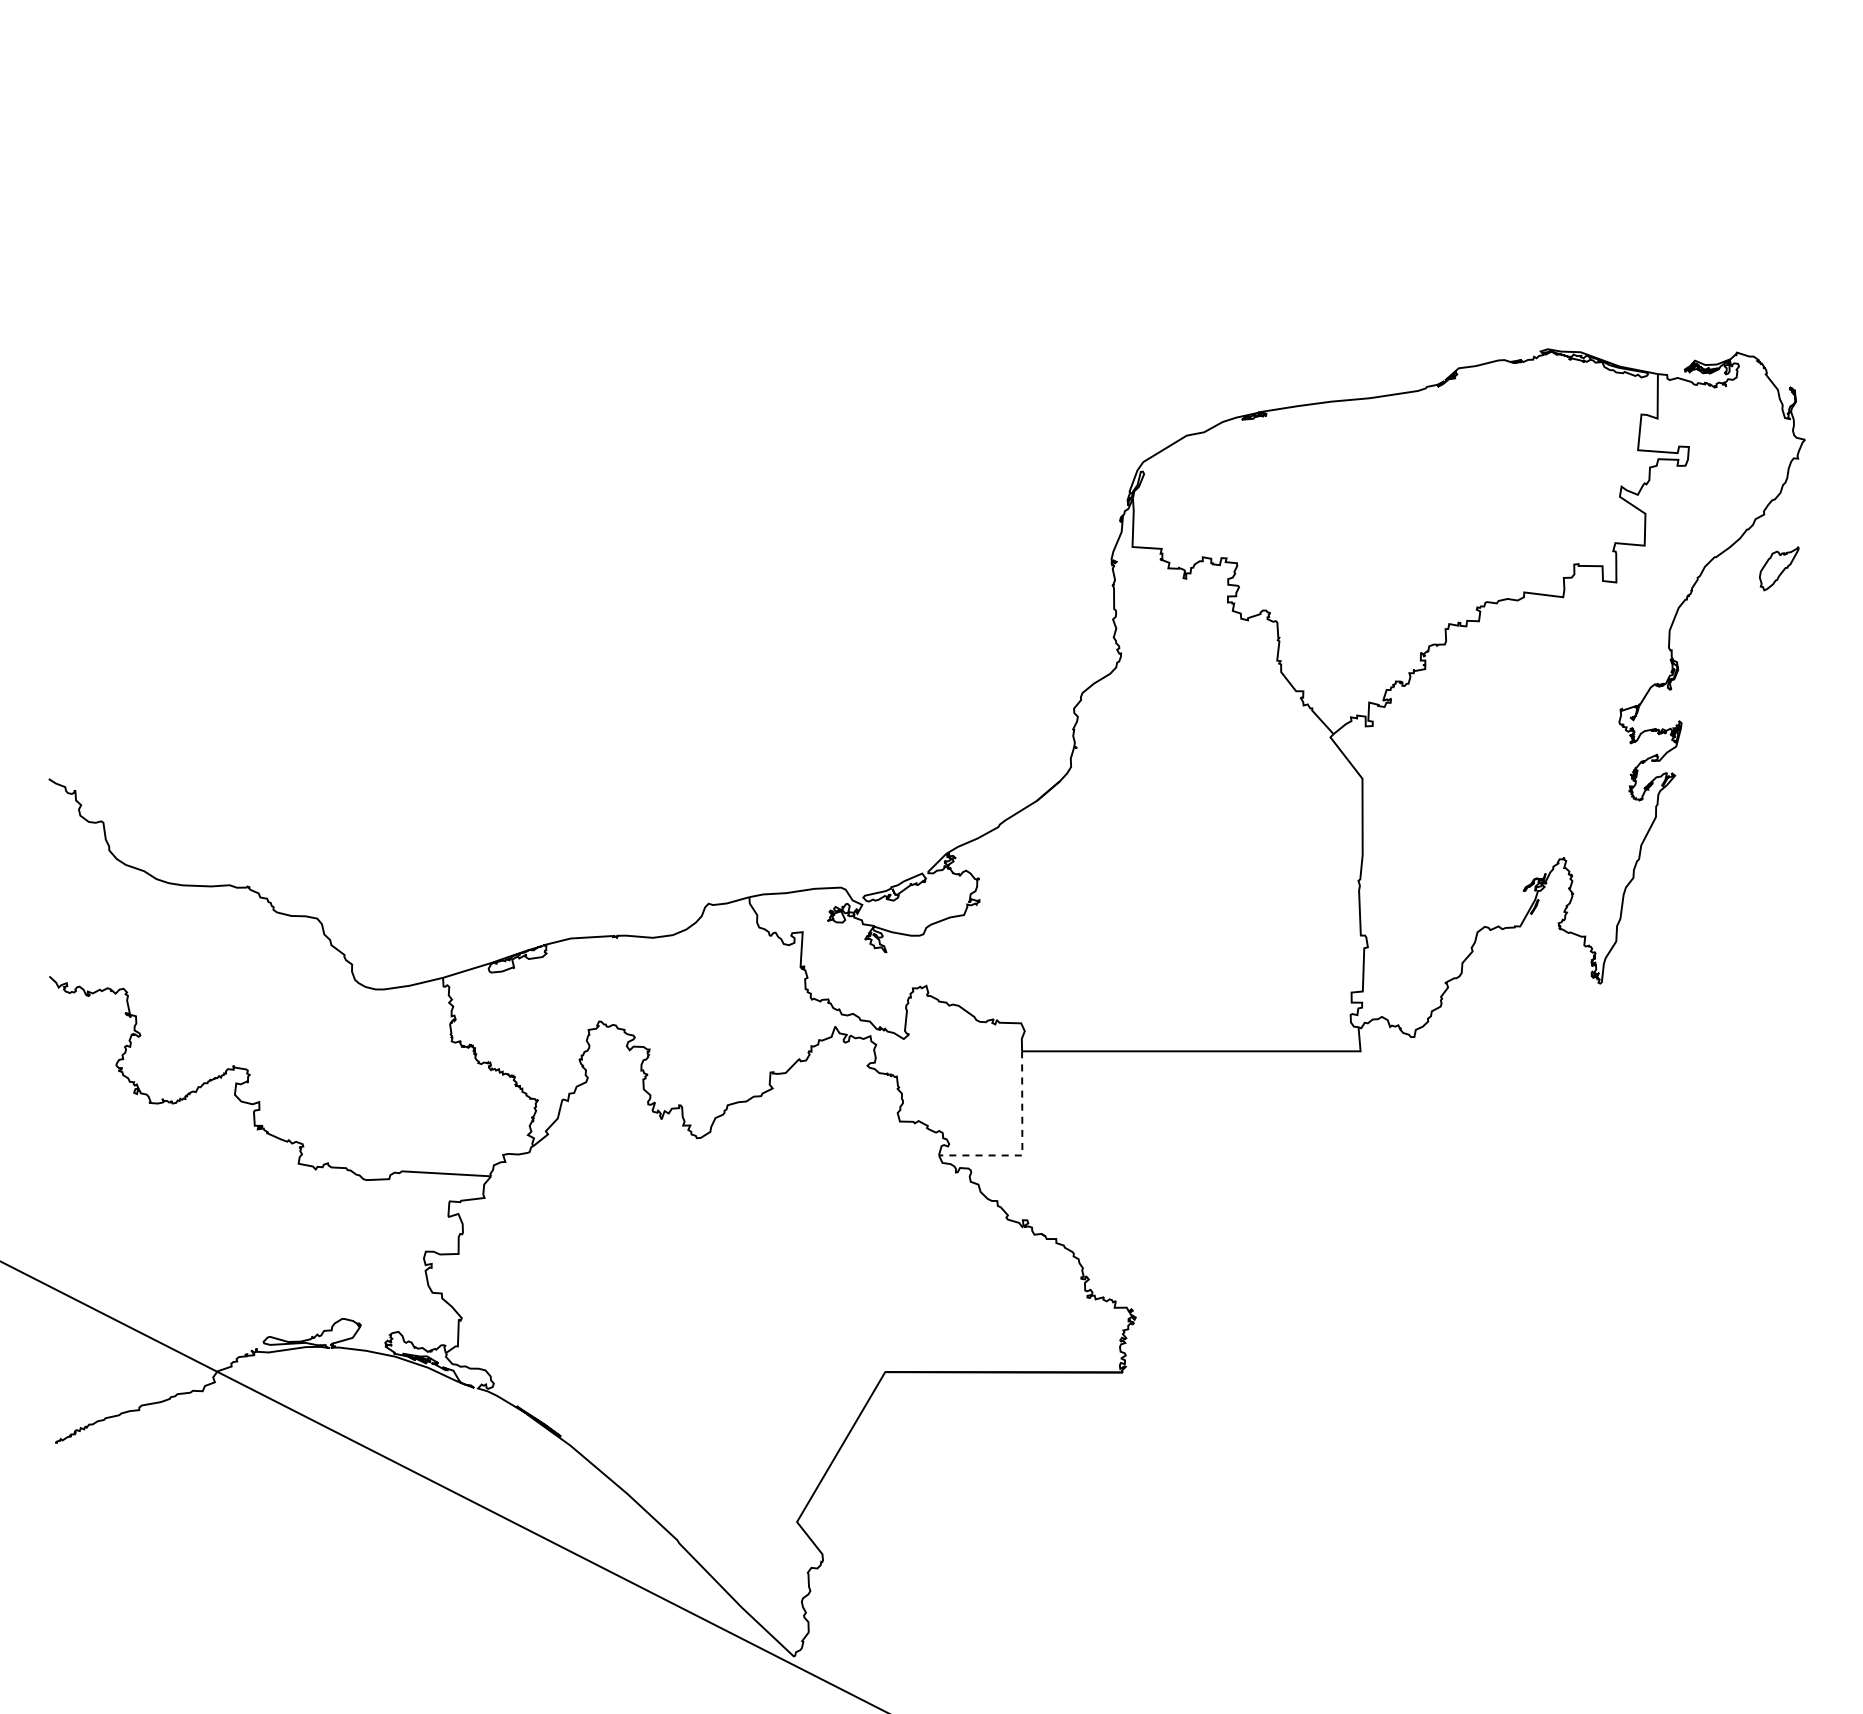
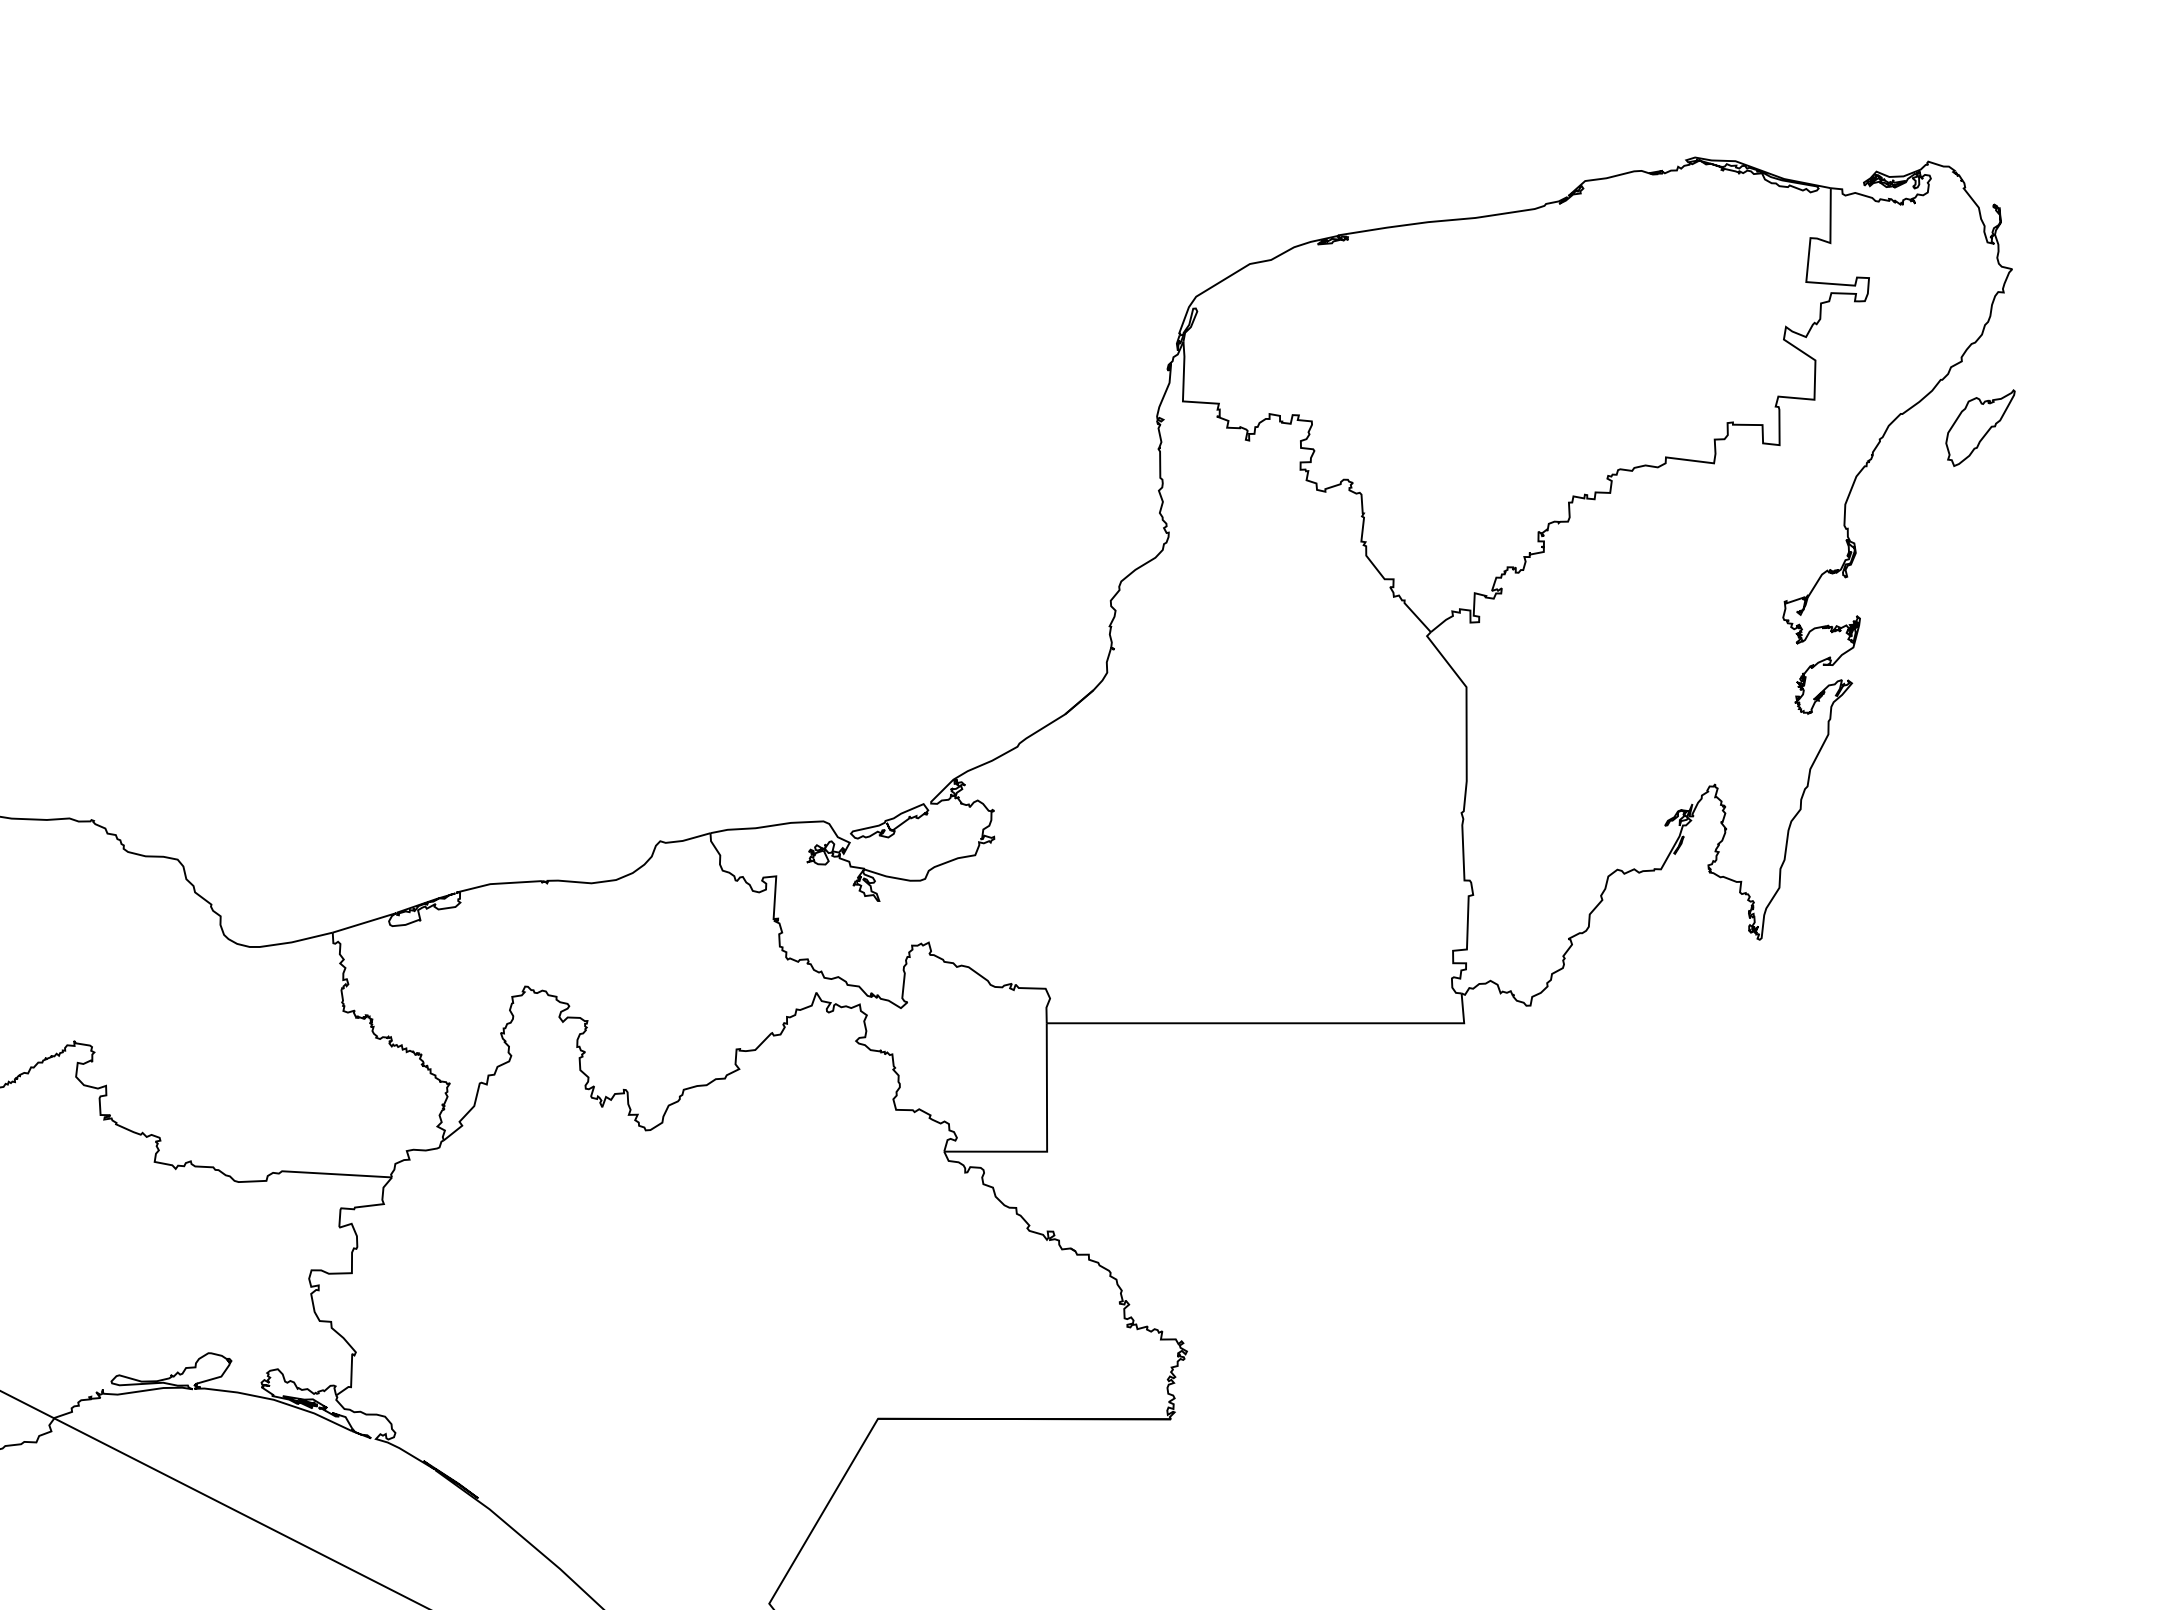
part: (1778, 568) -> (1979, 427), size x1.43
line: (1022, 1145) -> (1047, 1139), dashed -> solid

